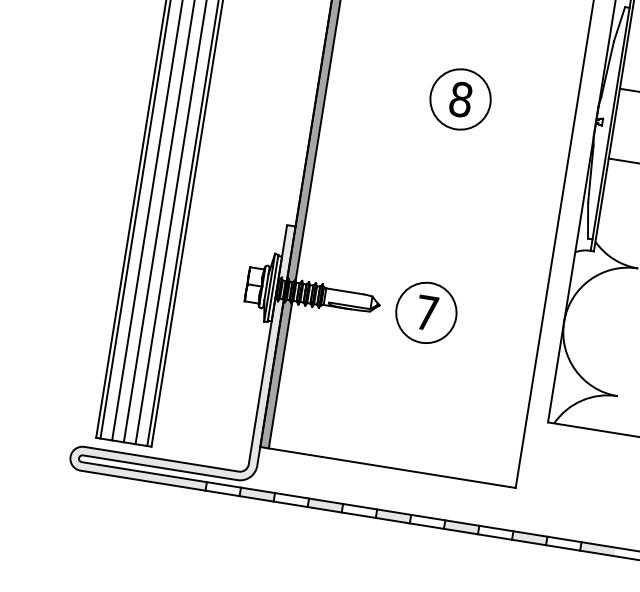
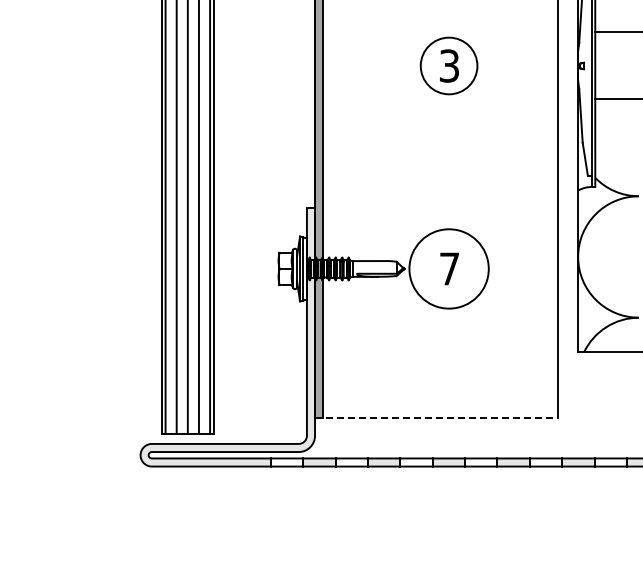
text: (461, 99) -> (449, 65), 8 -> 3
circle: (425, 312) -> (448, 268), size x1.4
line: (388, 467) -> (436, 417), solid -> dashed

